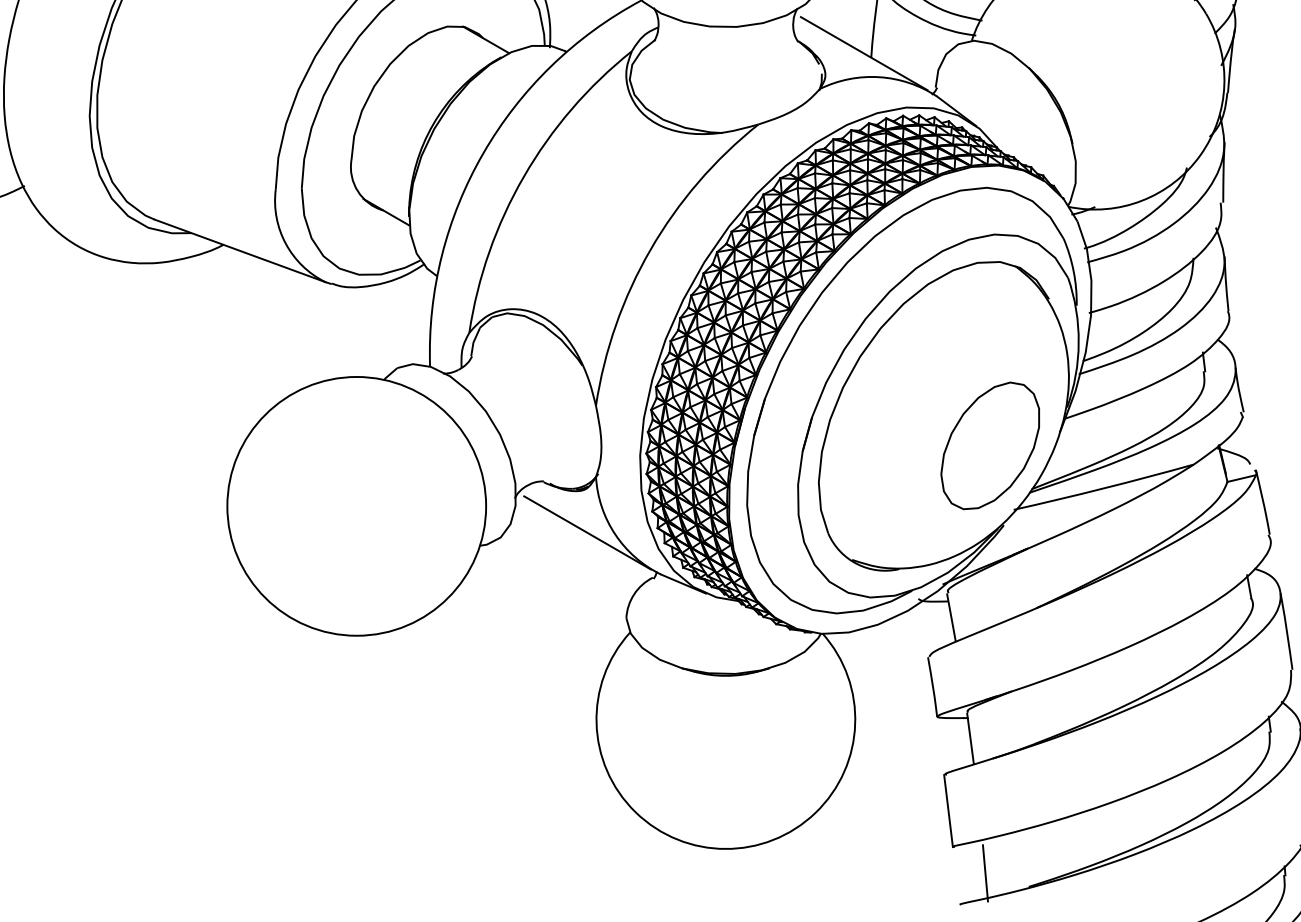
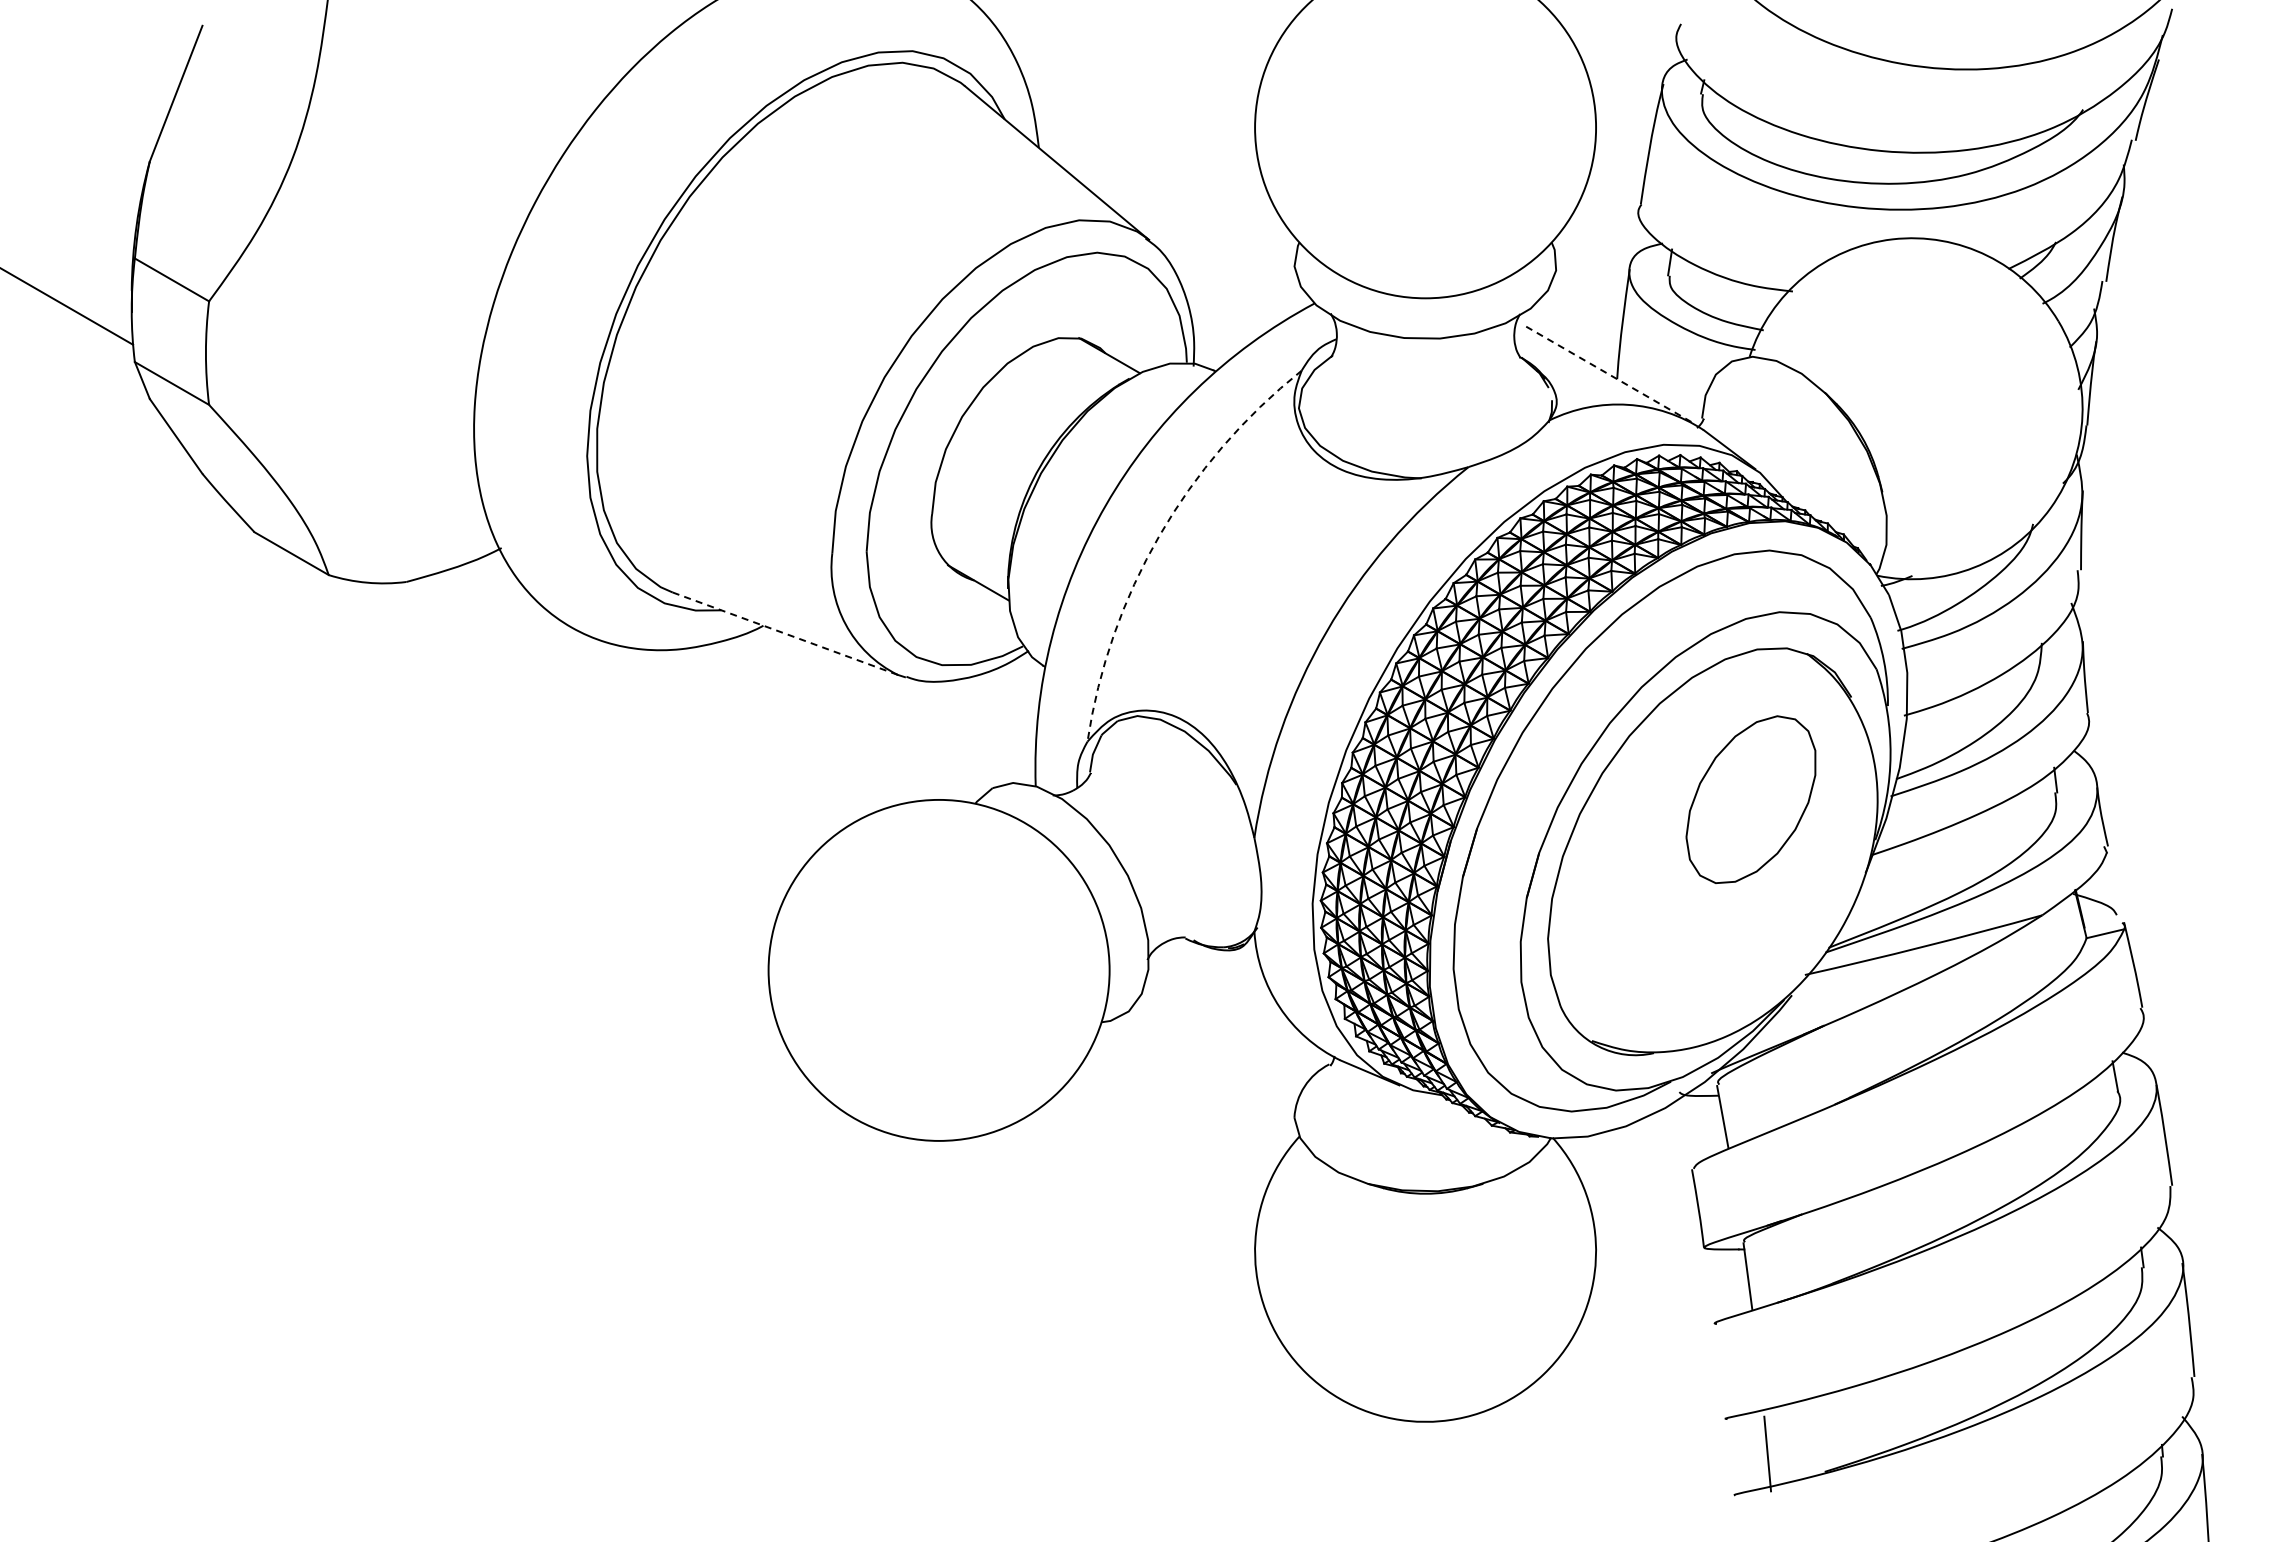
line: (863, 53) -> (1607, 373), solid -> dashed
arc: (523, 176) -> (1159, 535), solid -> dashed
line: (240, 250) -> (785, 633), solid -> dashed
part: (989, 445) -> (1750, 799), moved
line: (586, 532) -> (1242, 1005), removed
line: (948, 810) -> (1718, 1371), removed

